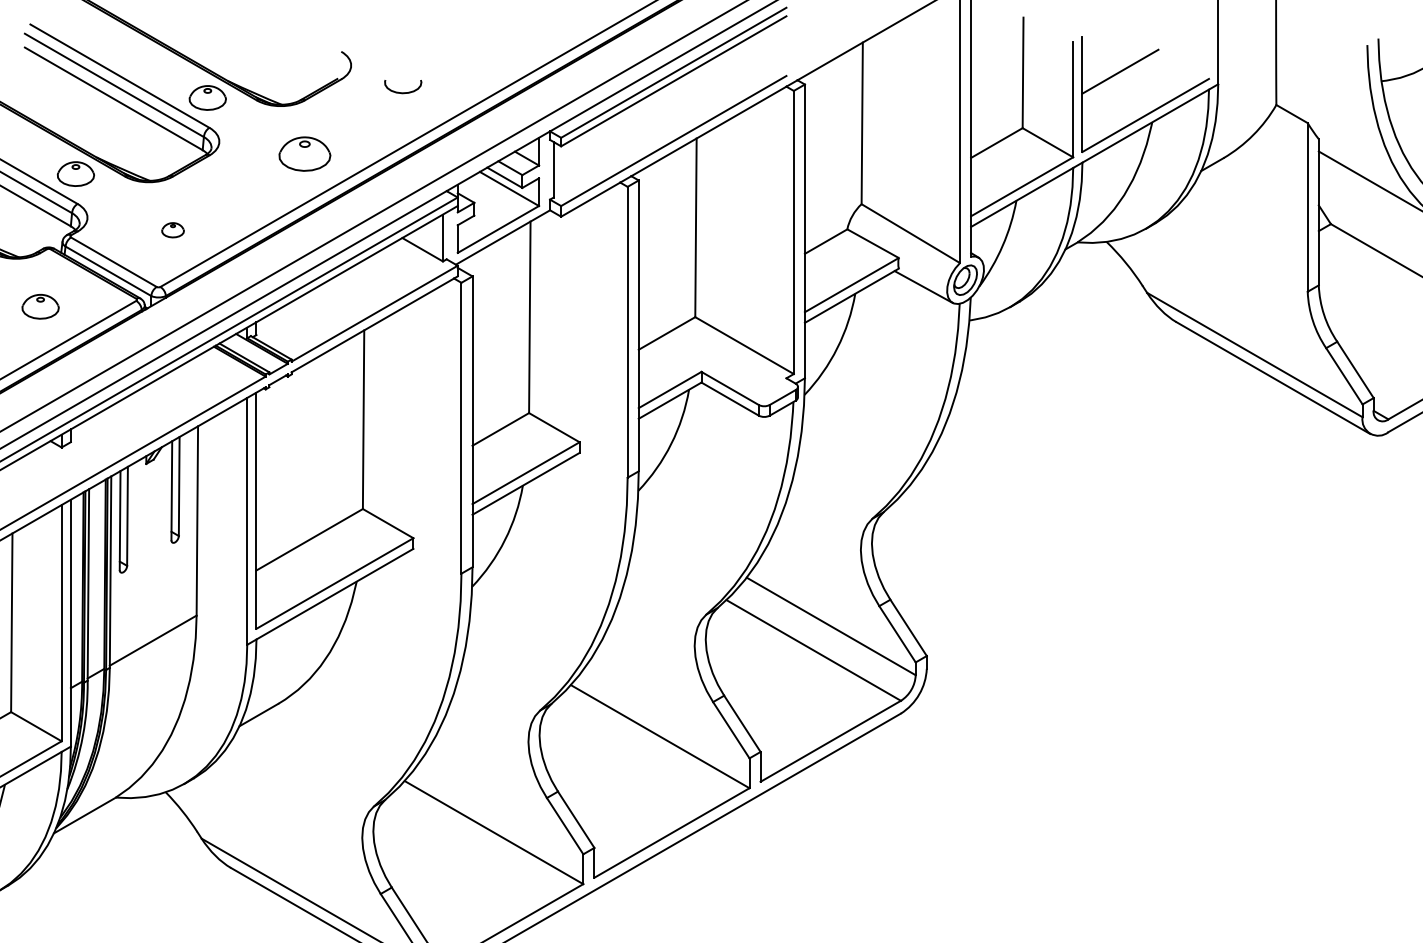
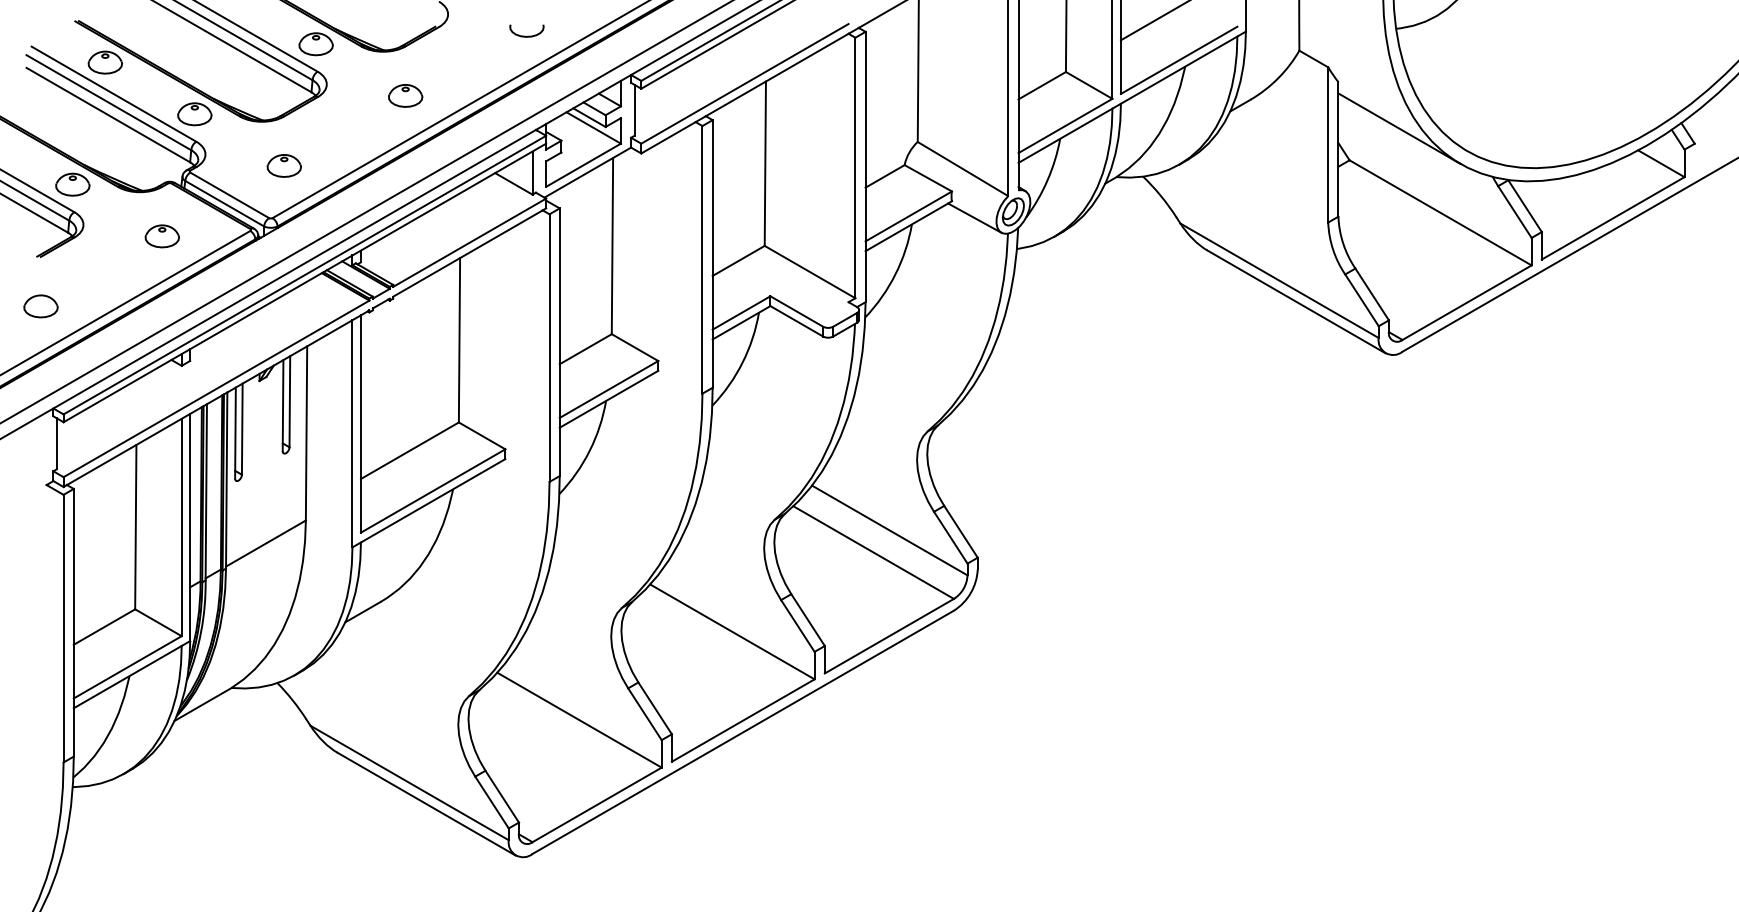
curve: (401, 91) -> (525, 35), moved
part: (304, 153) -> (405, 95), size x0.71
part: (172, 229) -> (283, 165), size x1.67

